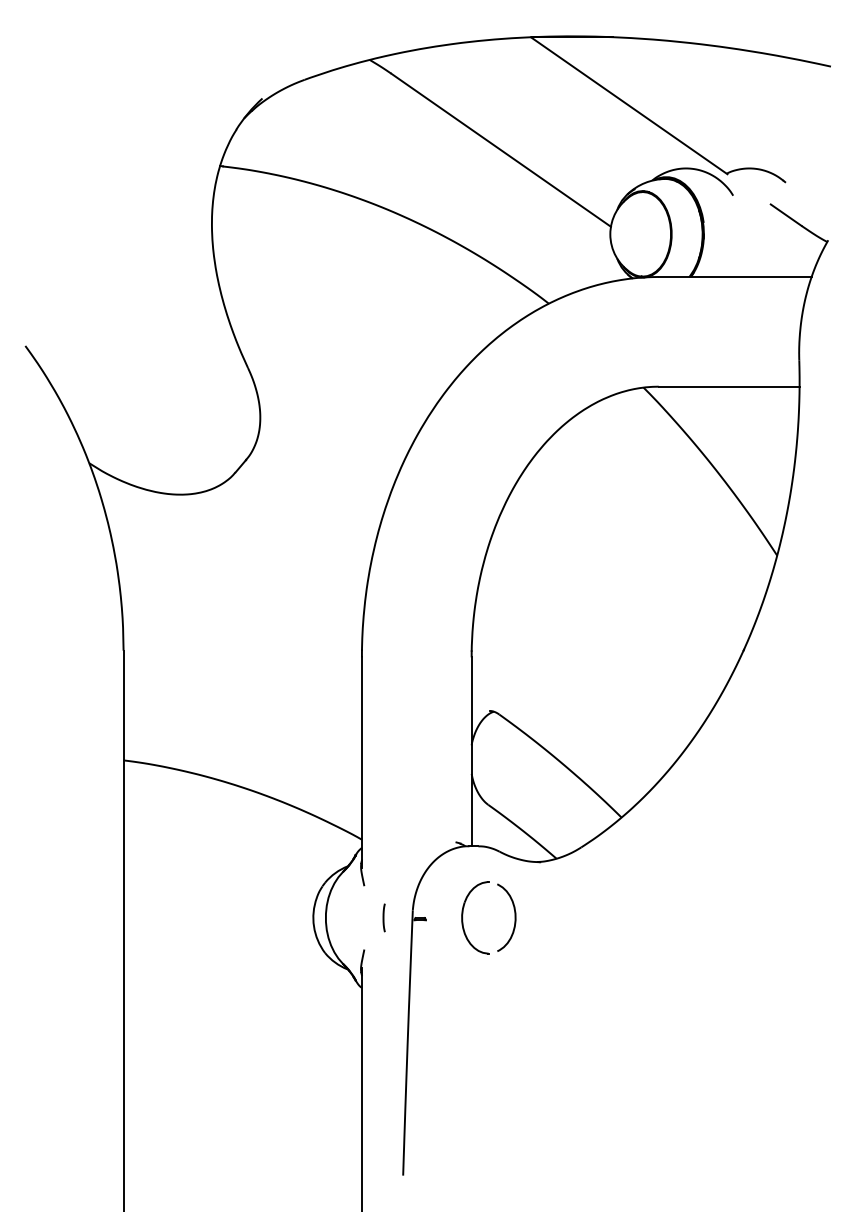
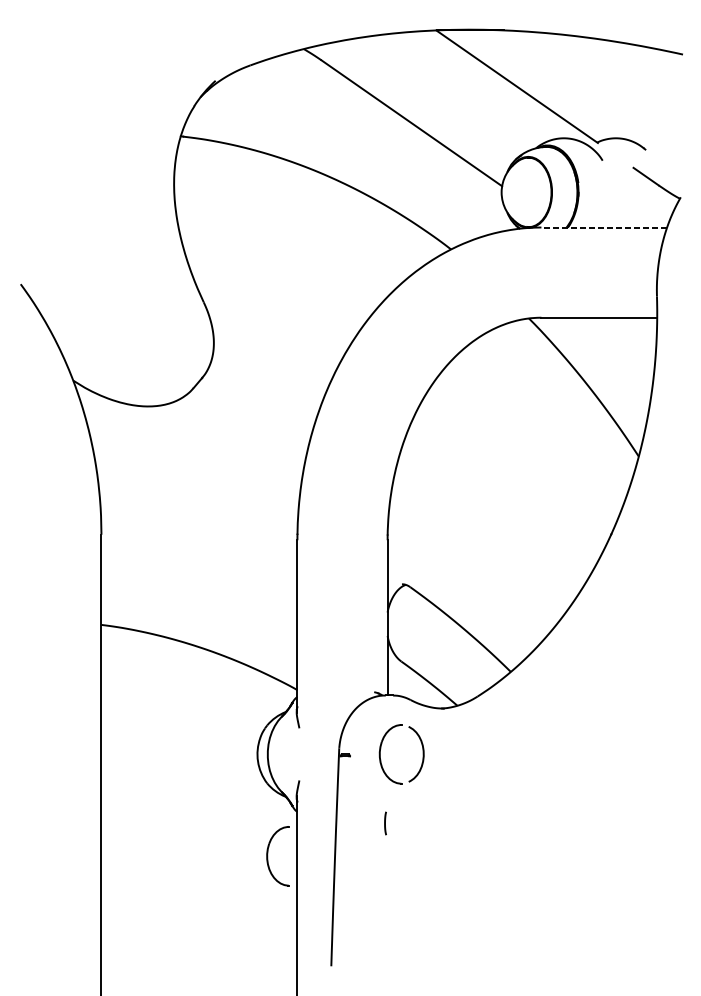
line: (734, 276) -> (603, 227), solid -> dashed
line: (383, 917) -> (385, 823), moved
part: (326, 1041) -> (268, 856), added

